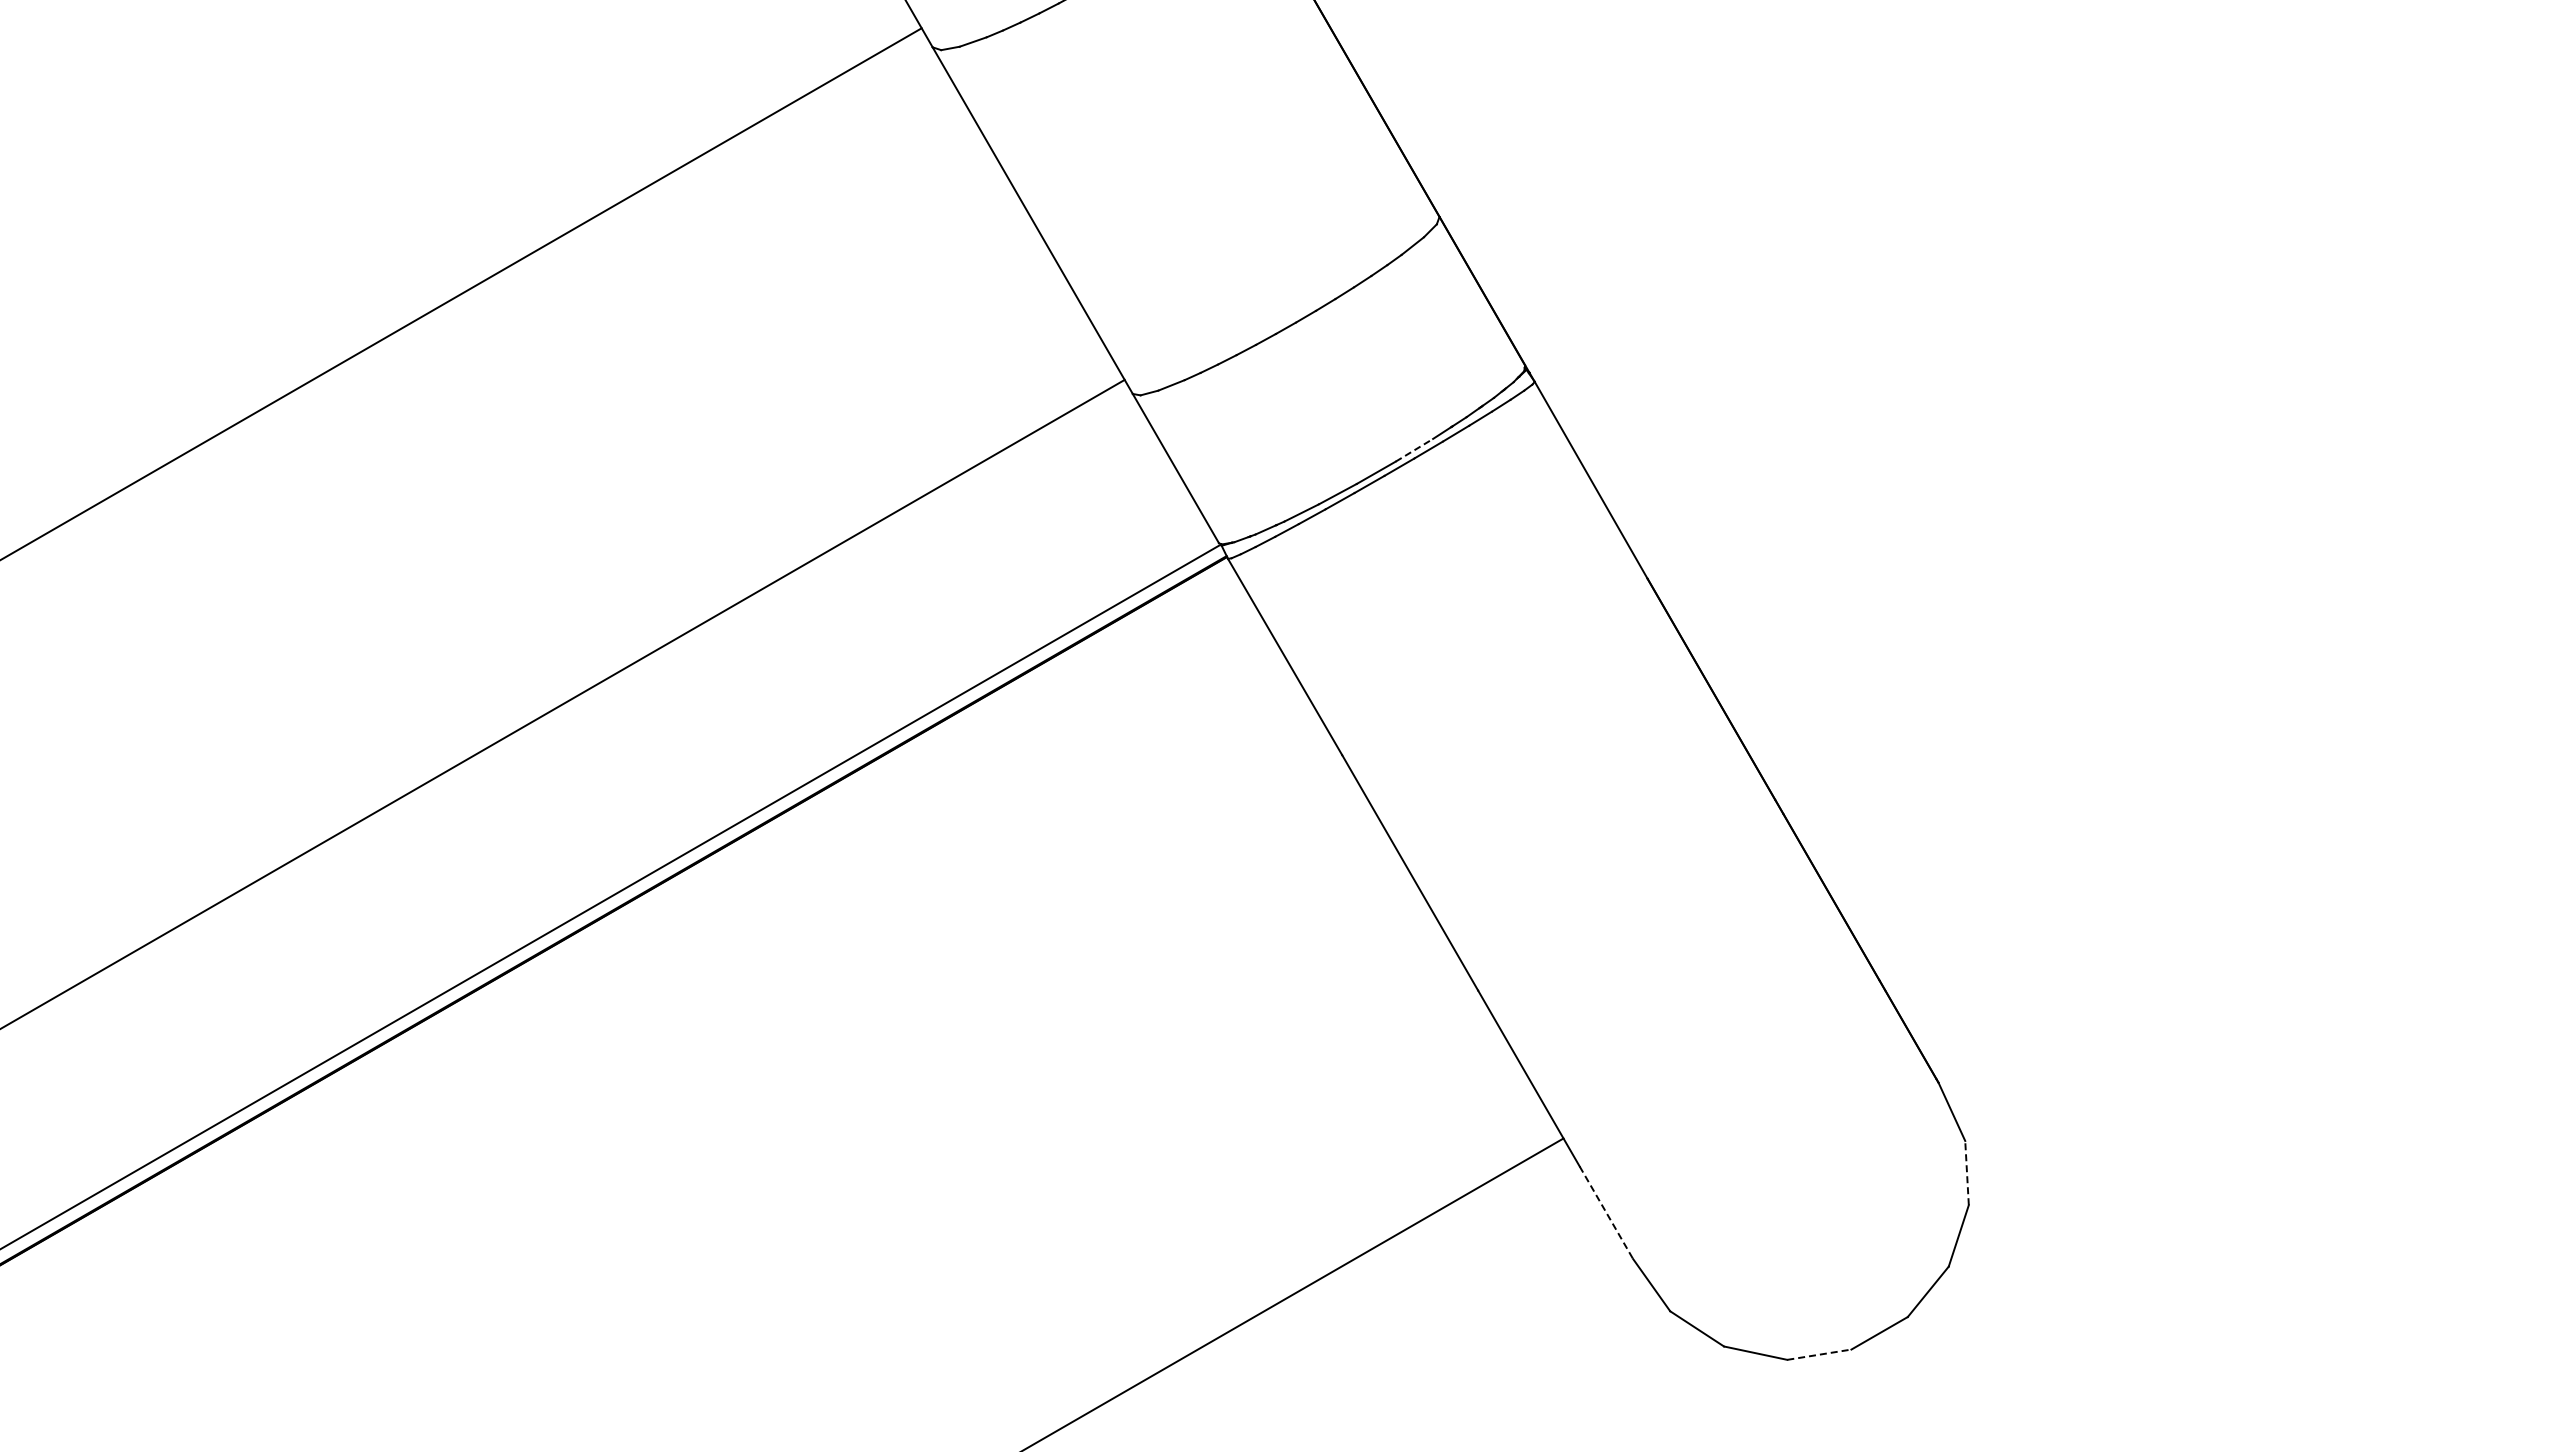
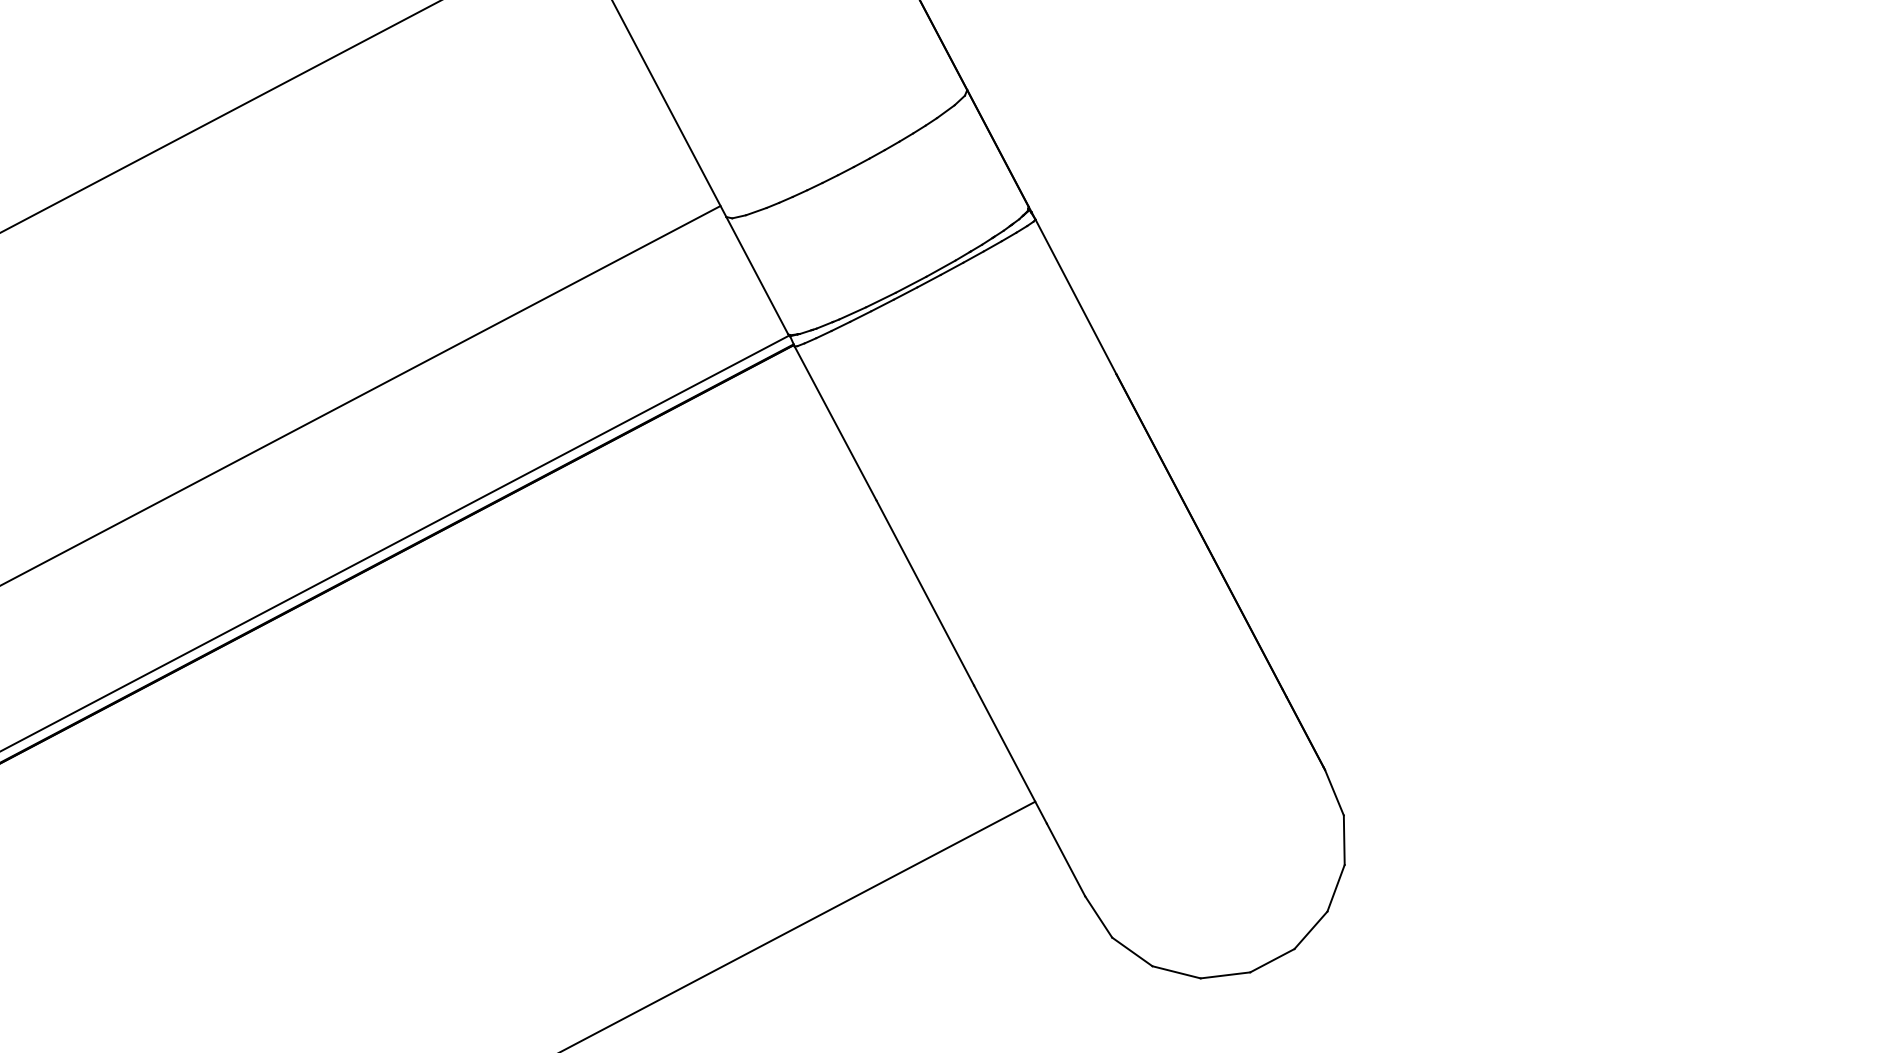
line: (1414, 450) -> (941, 268), dashed -> solid
line: (1967, 1172) -> (1344, 839), dashed -> solid
line: (1606, 1213) -> (1066, 860), dashed -> solid
line: (1819, 1354) -> (1225, 975), dashed -> solid

